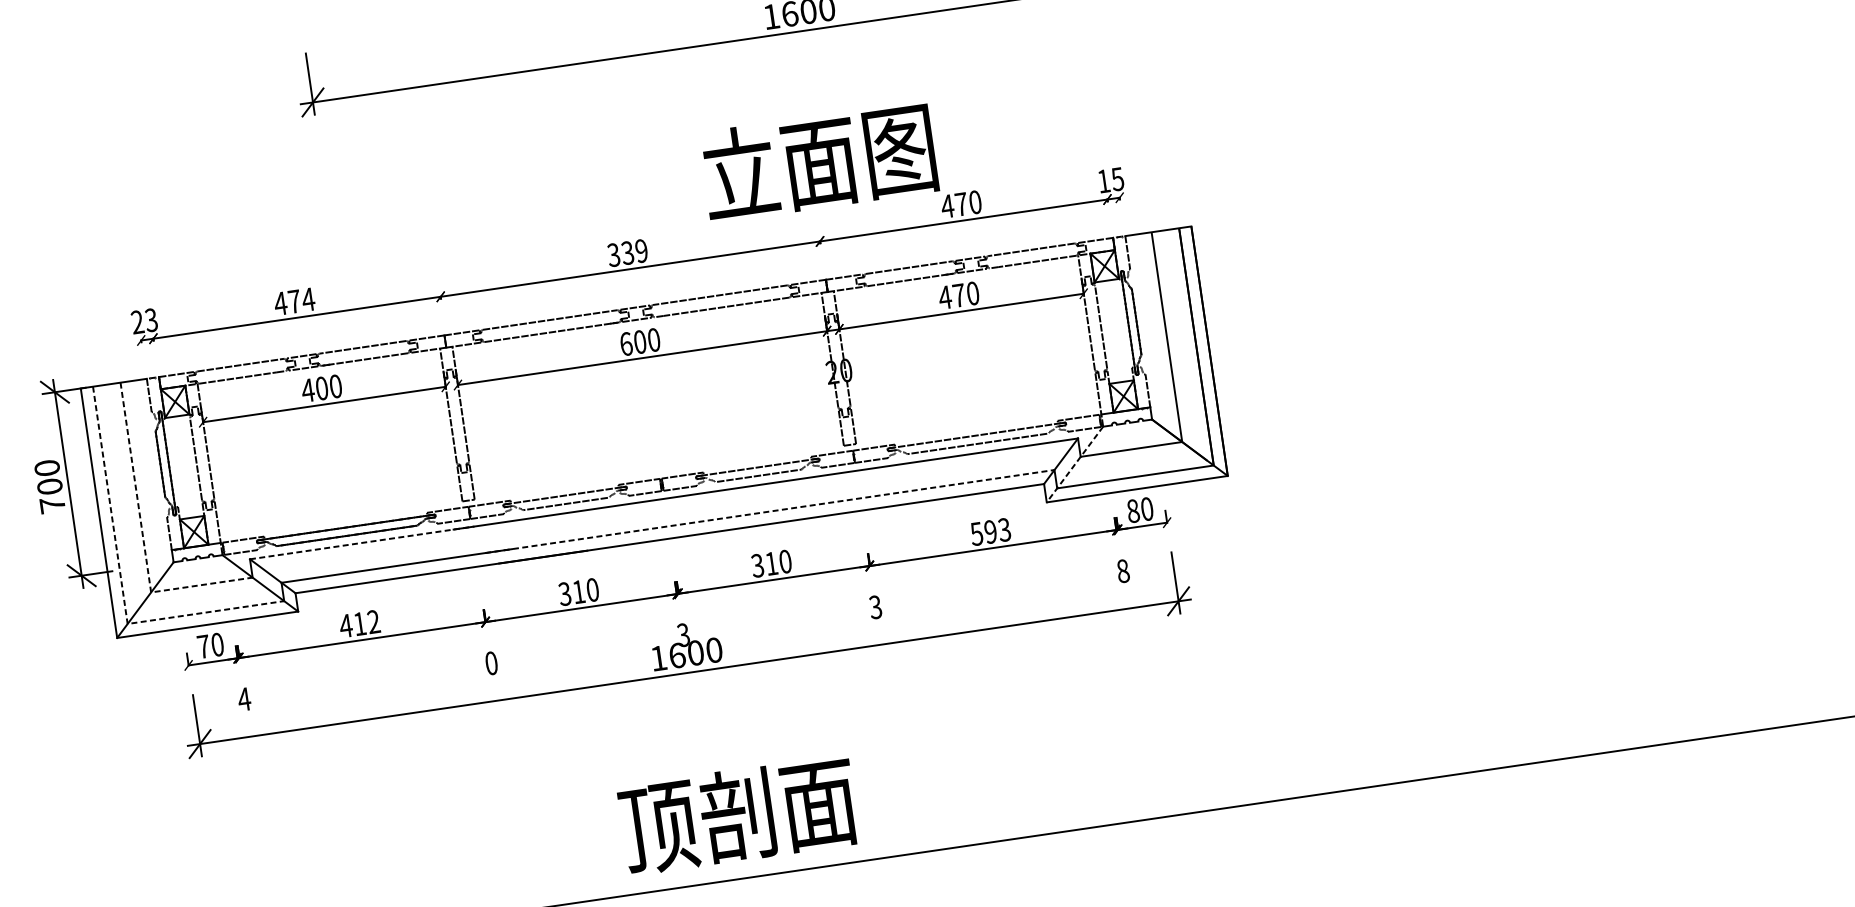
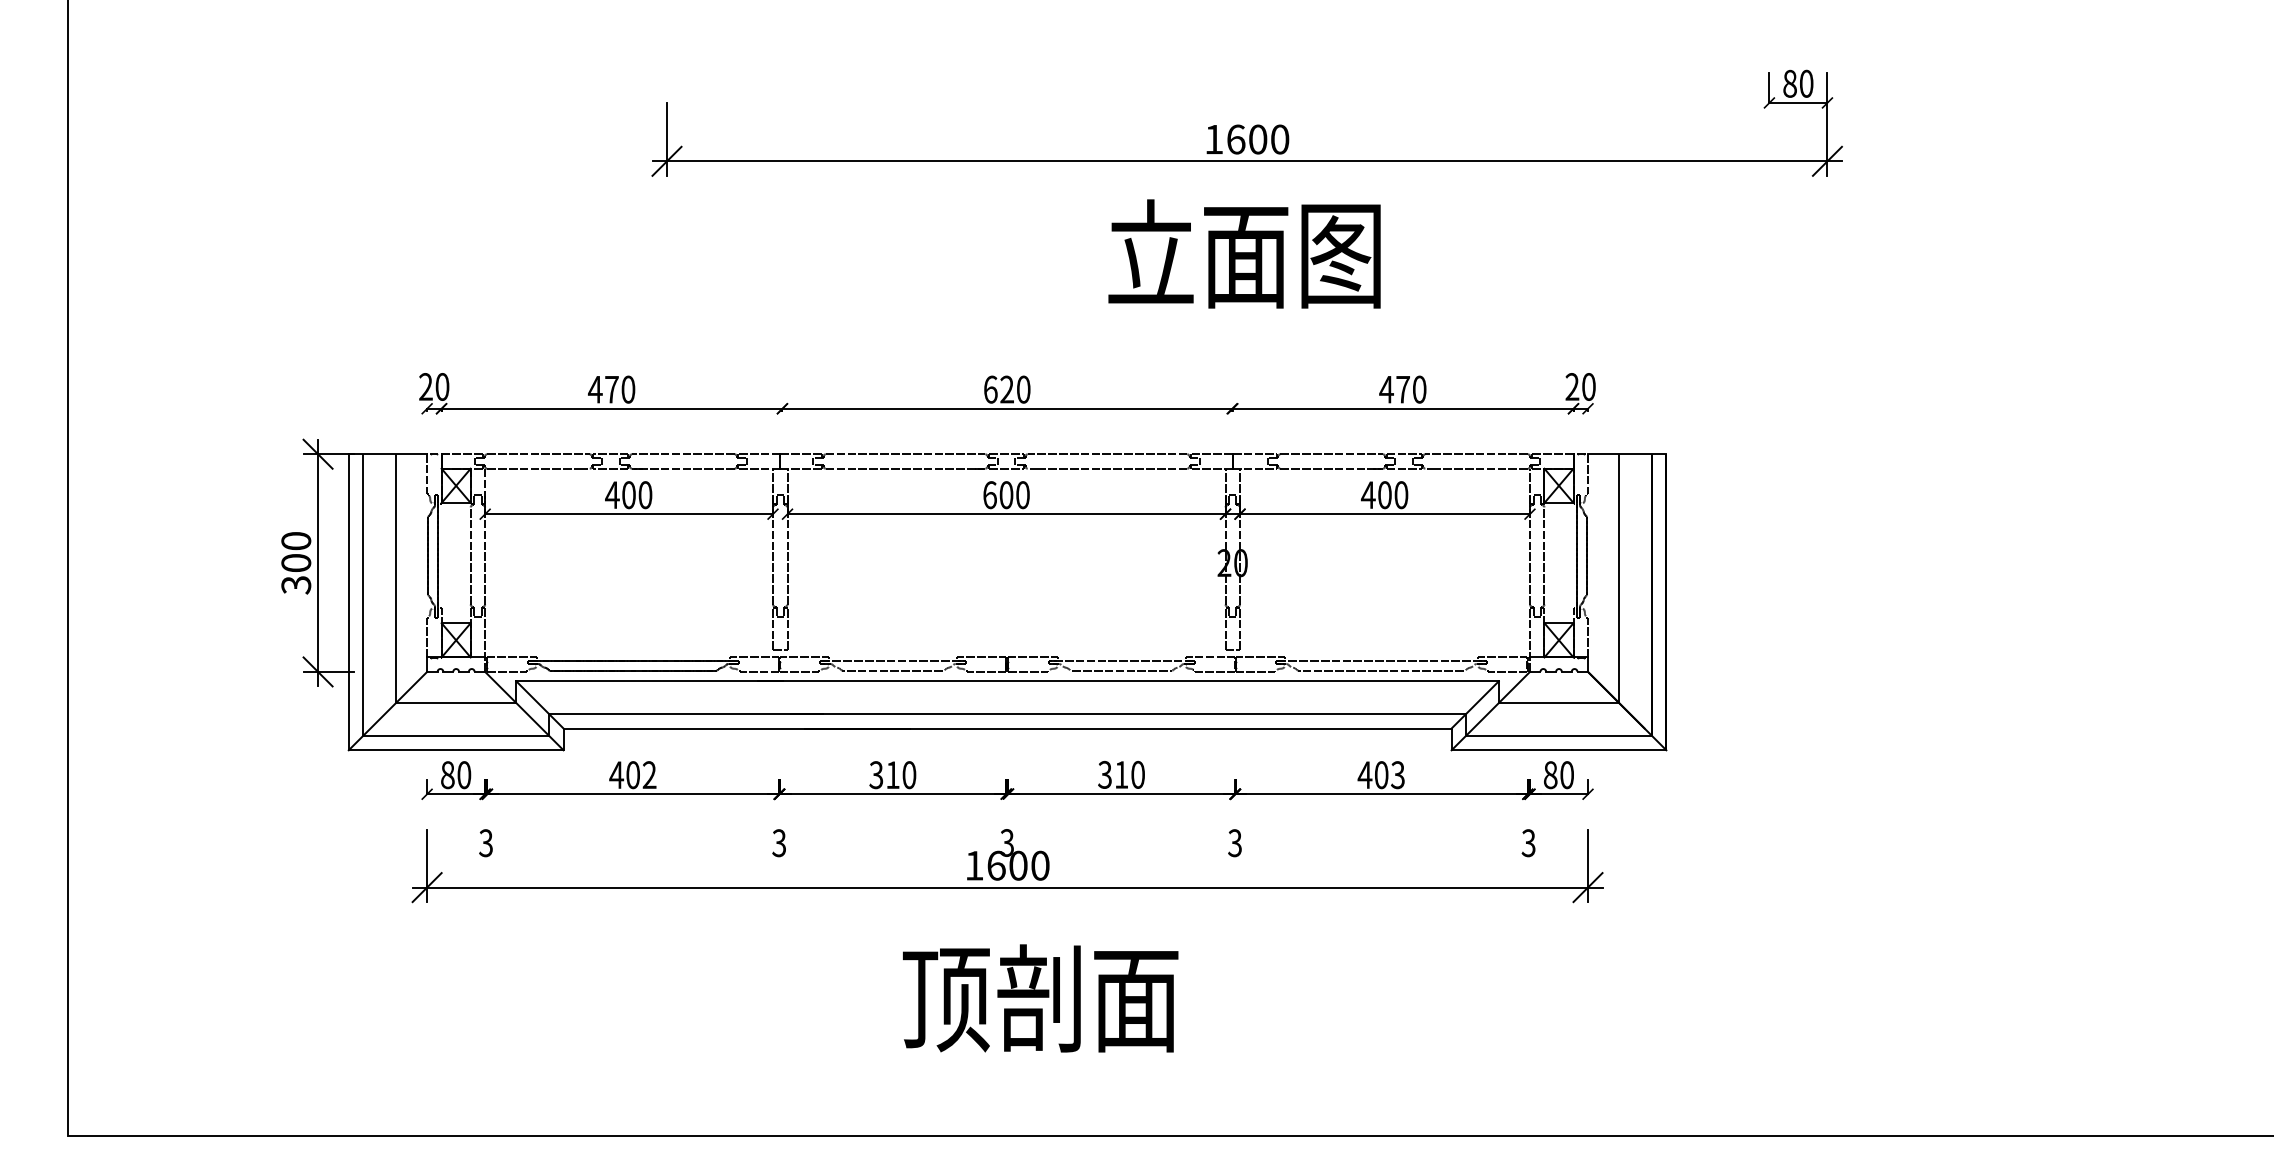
text: (818, 161) -> (1244, 253), moved
text: (1110, 179) -> (1580, 386), 15 -> 20
text: (627, 253) -> (1006, 389), 339 -> 620
text: (958, 295) -> (1384, 495), 470 -> 400
text: (307, 299) -> (627, 389), 474 -> 470
text: (151, 319) -> (442, 386), 23 -> 20
line: (1074, 464) -> (1490, 711), dashed -> solid
text: (52, 505) -> (296, 585), 700 -> 300
line: (770, 511) -> (1128, 714), dashed -> solid
text: (983, 533) -> (1372, 775), 593 -> 403
line: (143, 539) -> (395, 640), dashed -> solid
line: (363, 542) -> (650, 681), dashed -> solid
text: (1123, 571) -> (1528, 843), 8 -> 3
line: (122, 584) -> (363, 688), dashed -> solid
text: (359, 624) -> (632, 775), 412 -> 402
text: (203, 647) -> (447, 775), 70 -> 80
text: (491, 663) -> (779, 843), 0 -> 3
text: (243, 699) -> (485, 843), 4 -> 3
text: (738, 815) -> (1040, 998), moved

